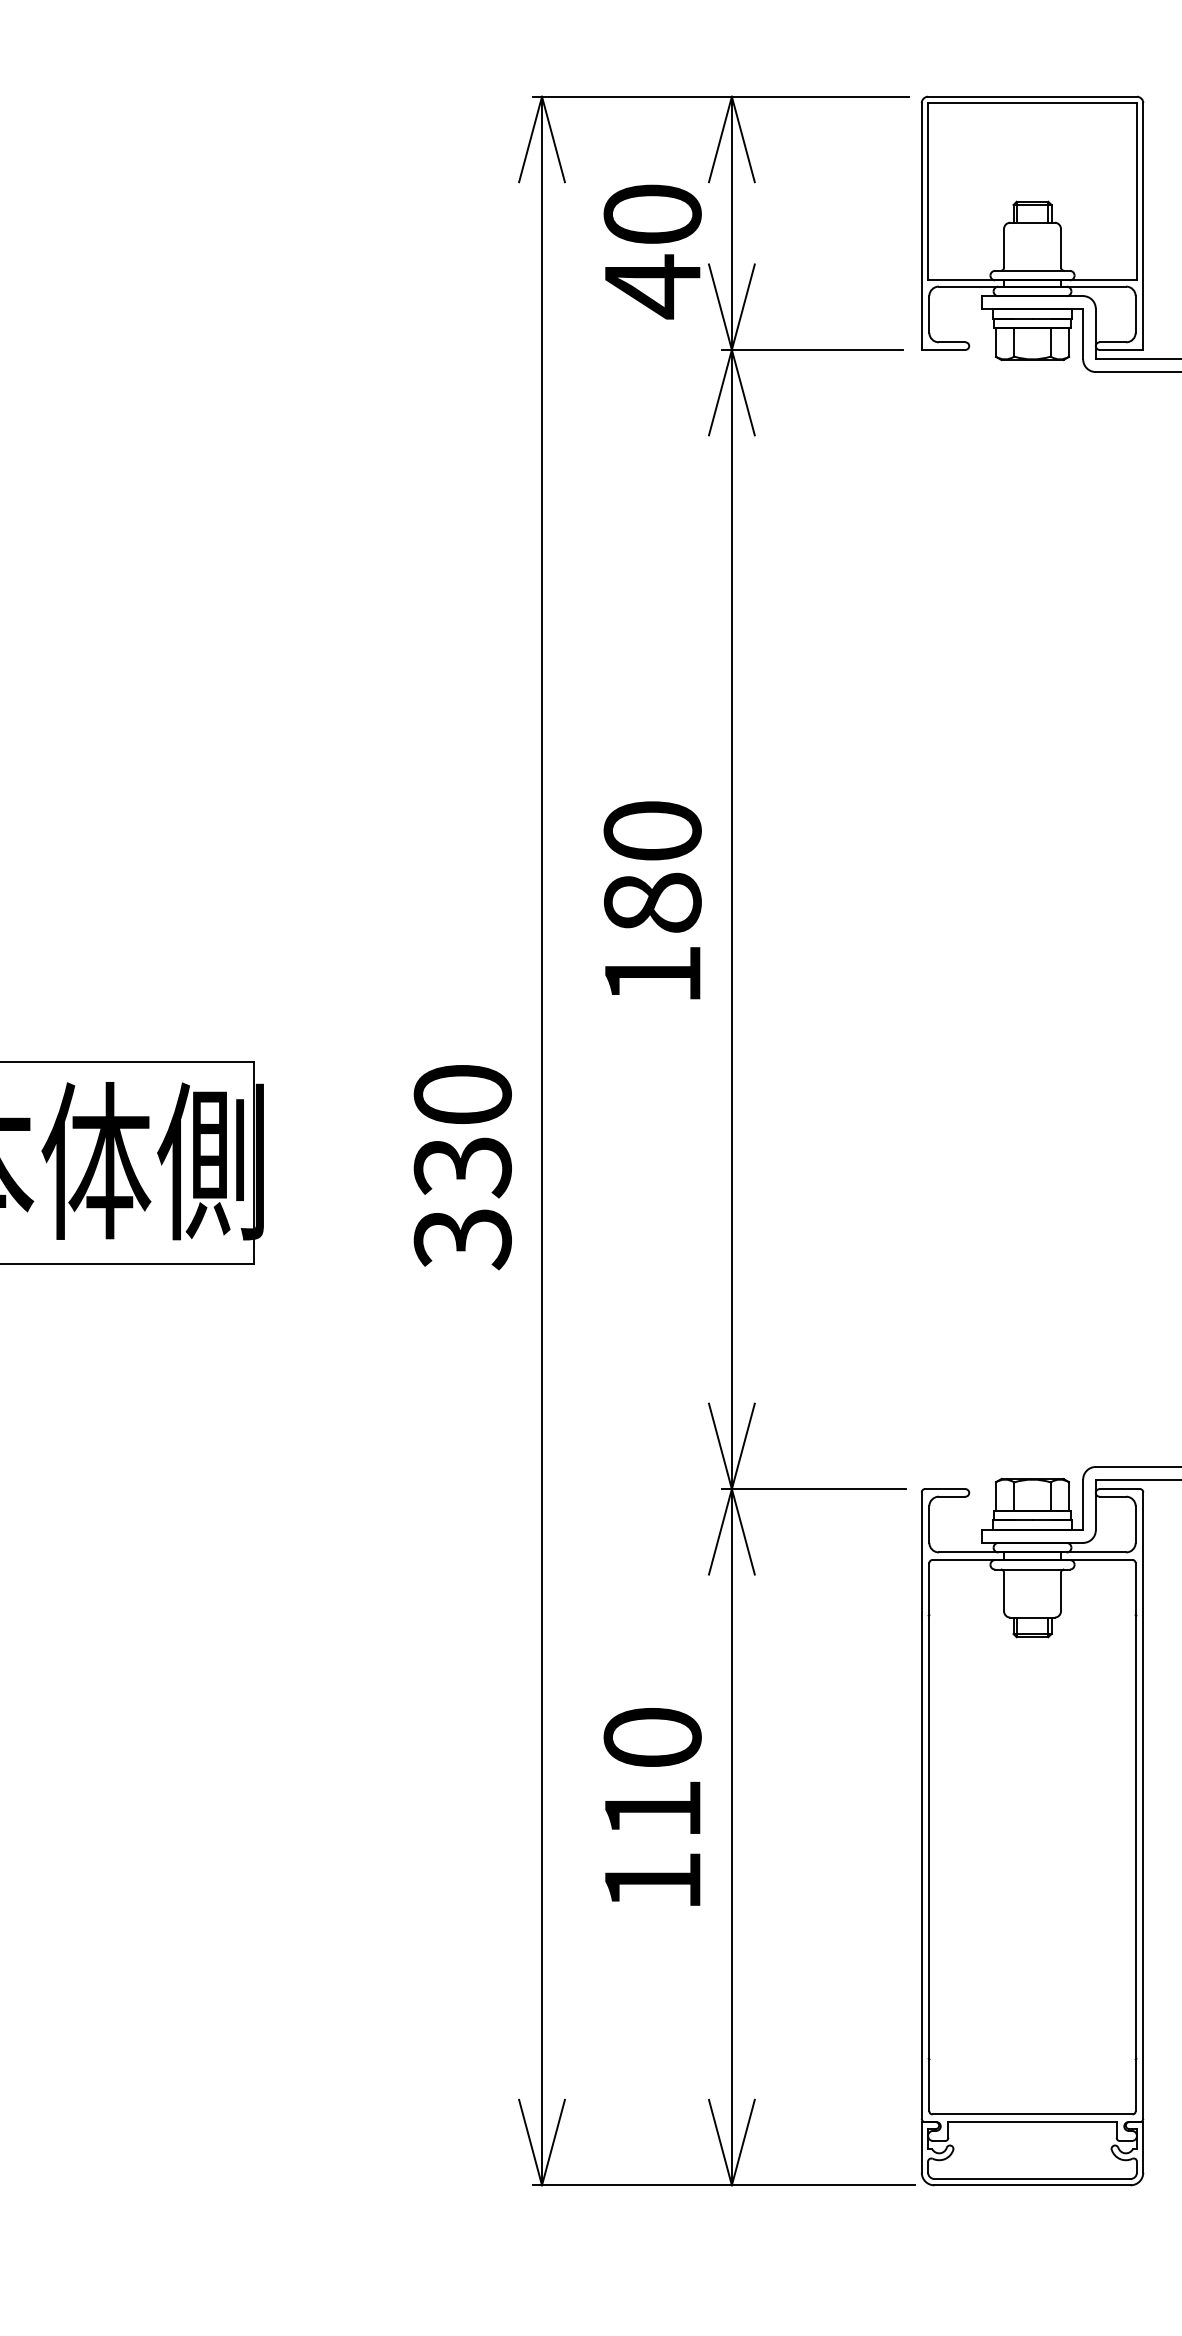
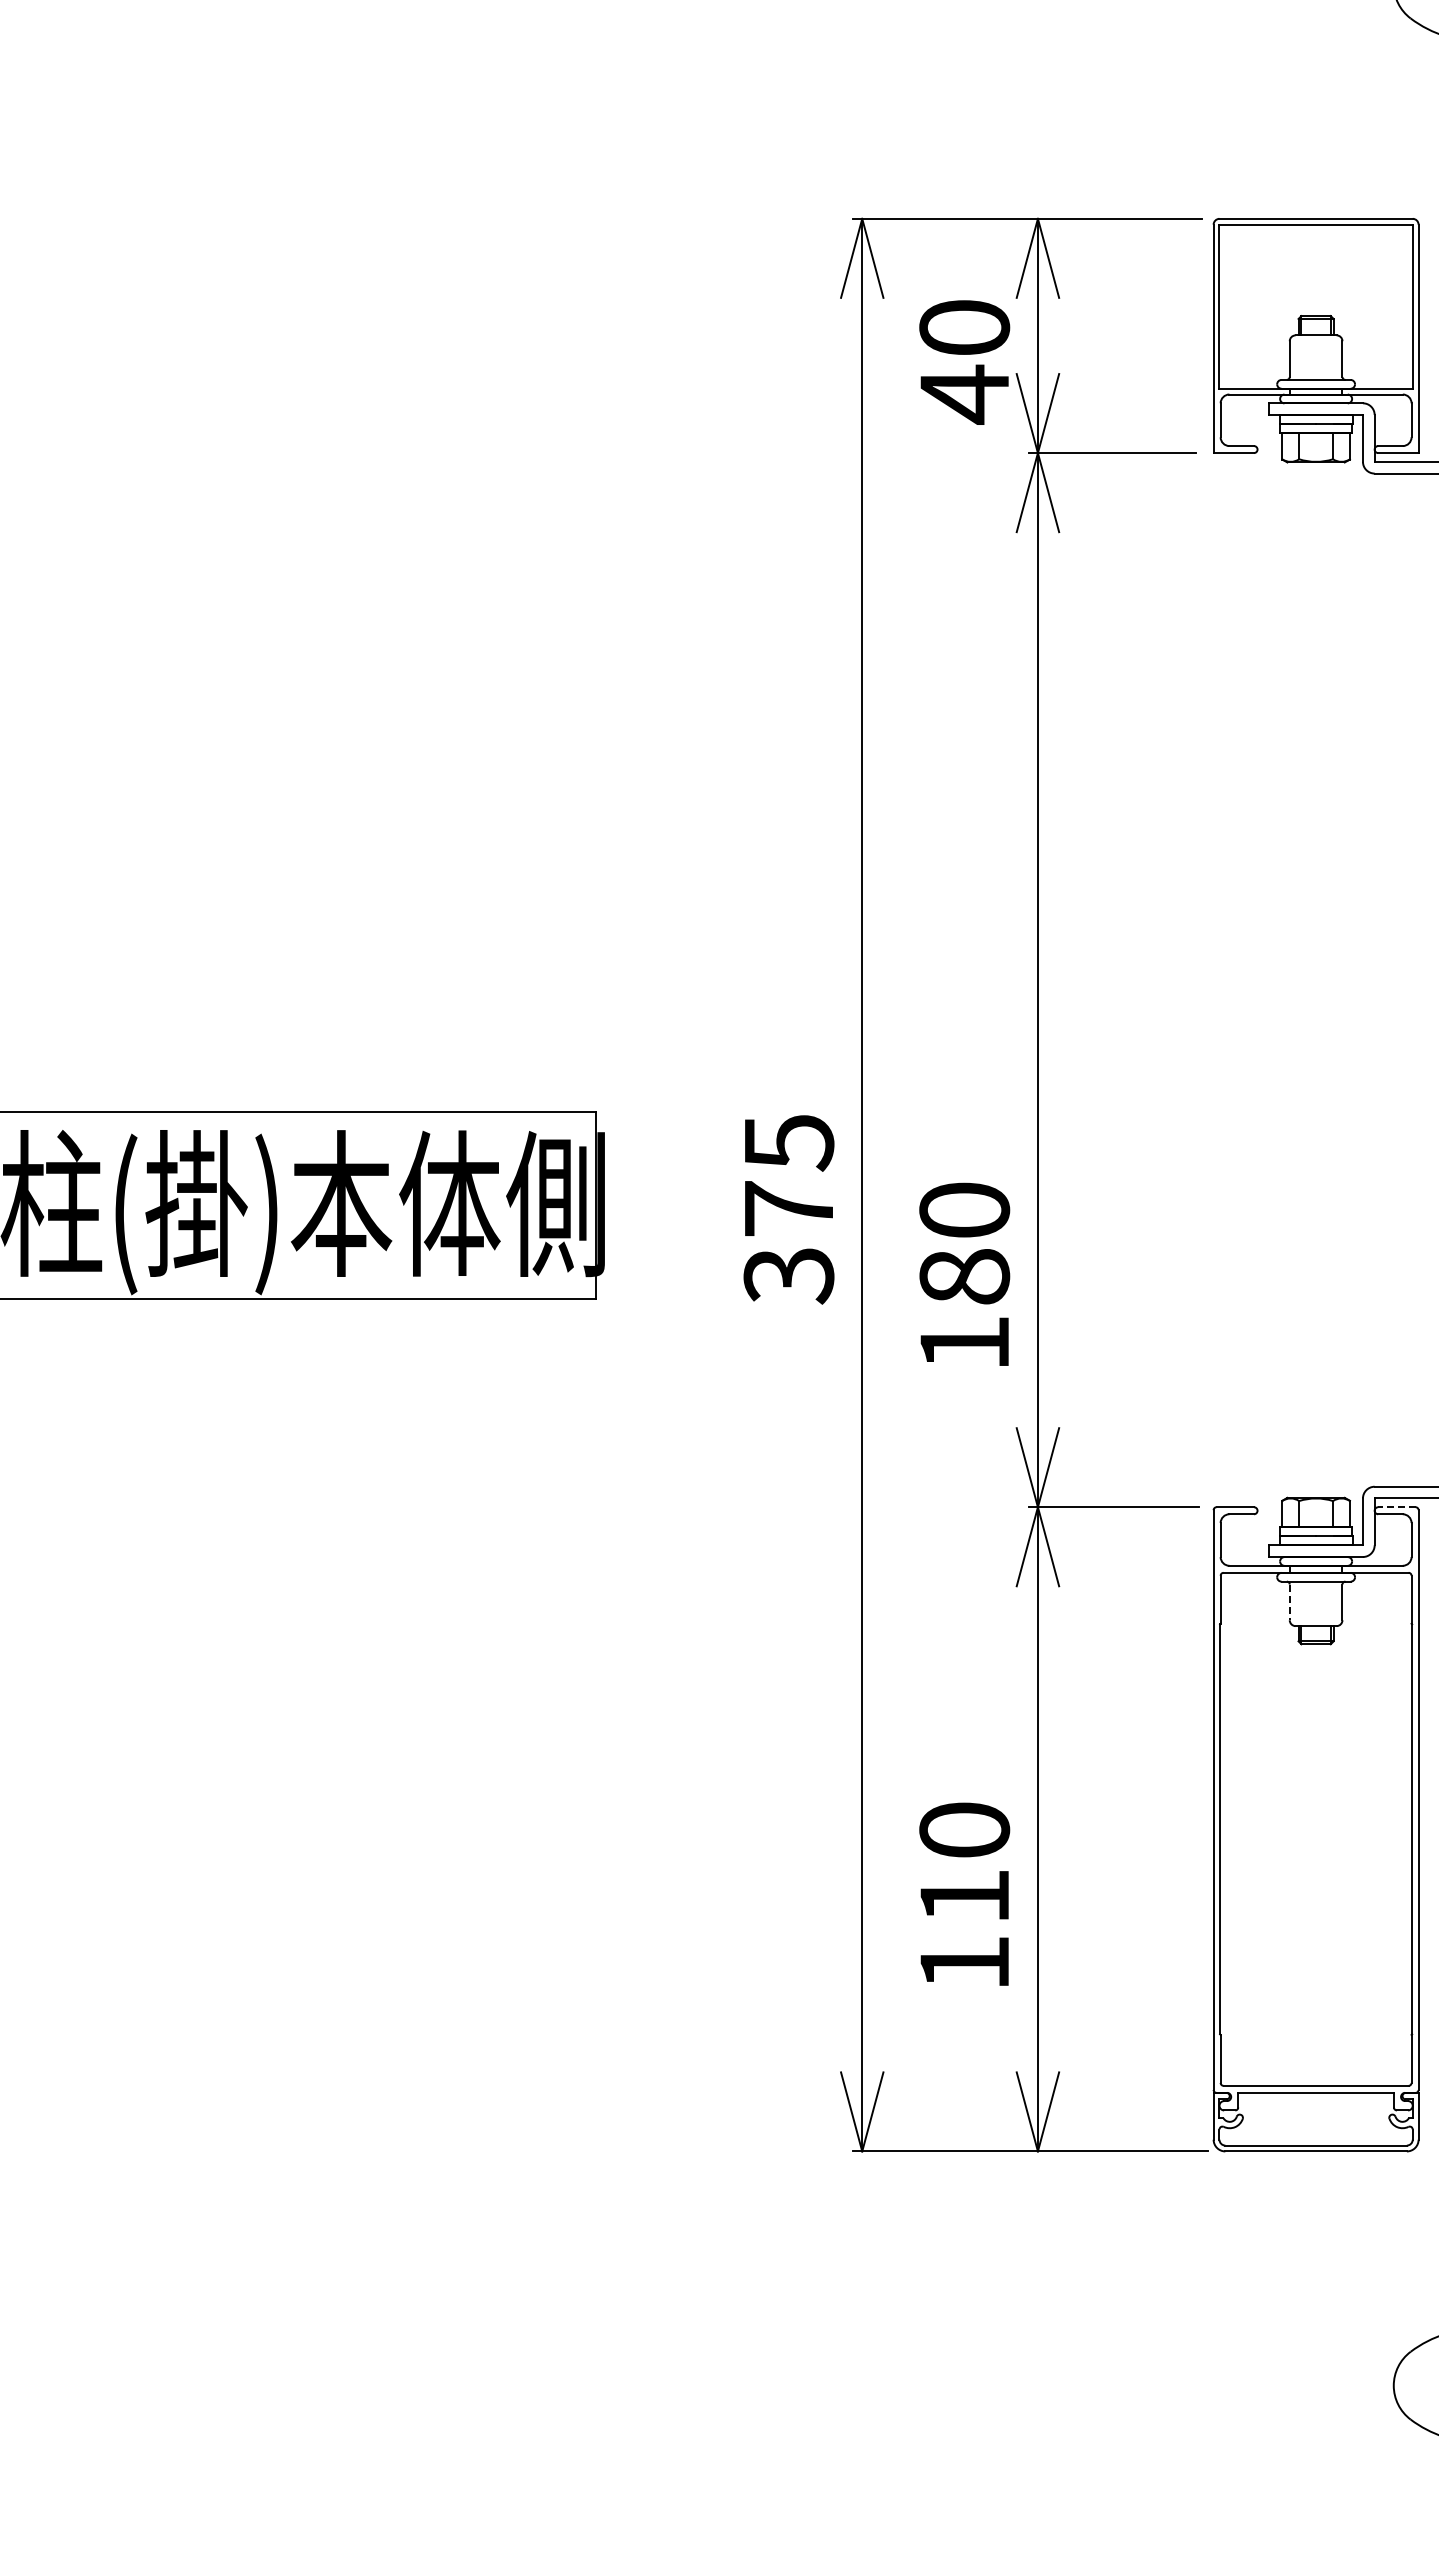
text: (652, 899) -> (964, 1273), moved
text: (462, 1131) -> (788, 1176), 330 -> 375
line: (1119, 1489) -> (1396, 1507), solid -> dashed
line: (1003, 1592) -> (1289, 1602), solid -> dashed
text: (652, 1806) -> (964, 1893), moved

